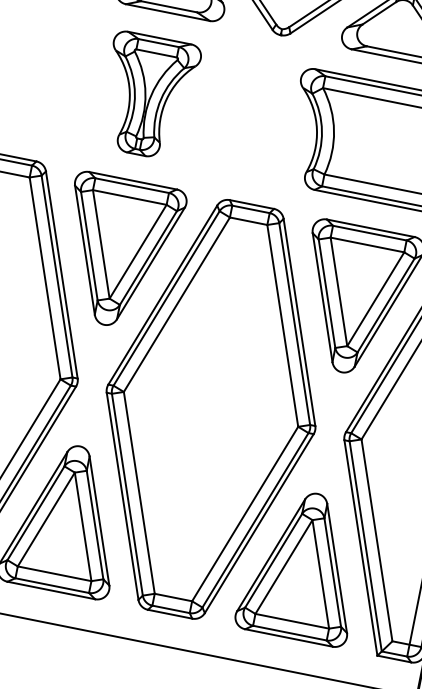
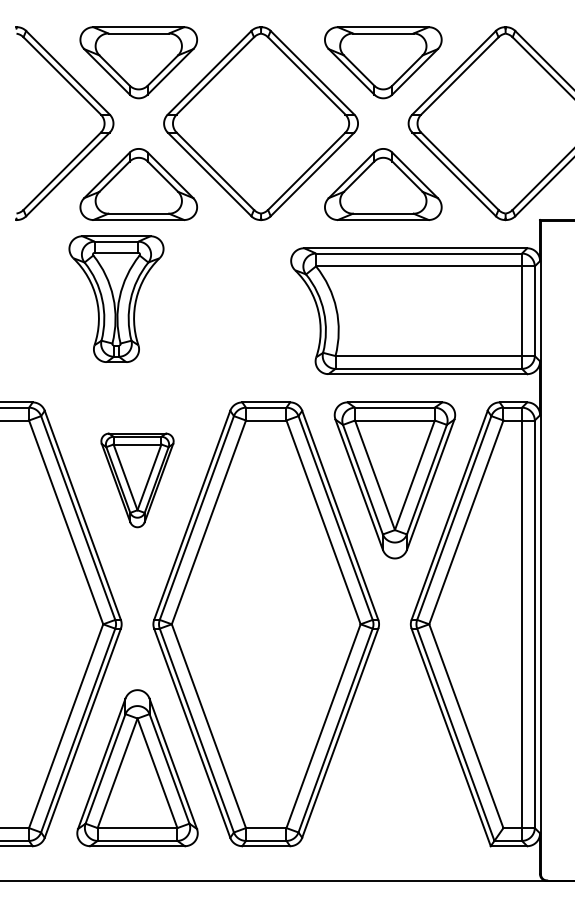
part: (148, 95) -> (116, 298), moved
part: (118, 252) -> (137, 480), size x0.6
part: (302, 566) -> (394, 768), removed

